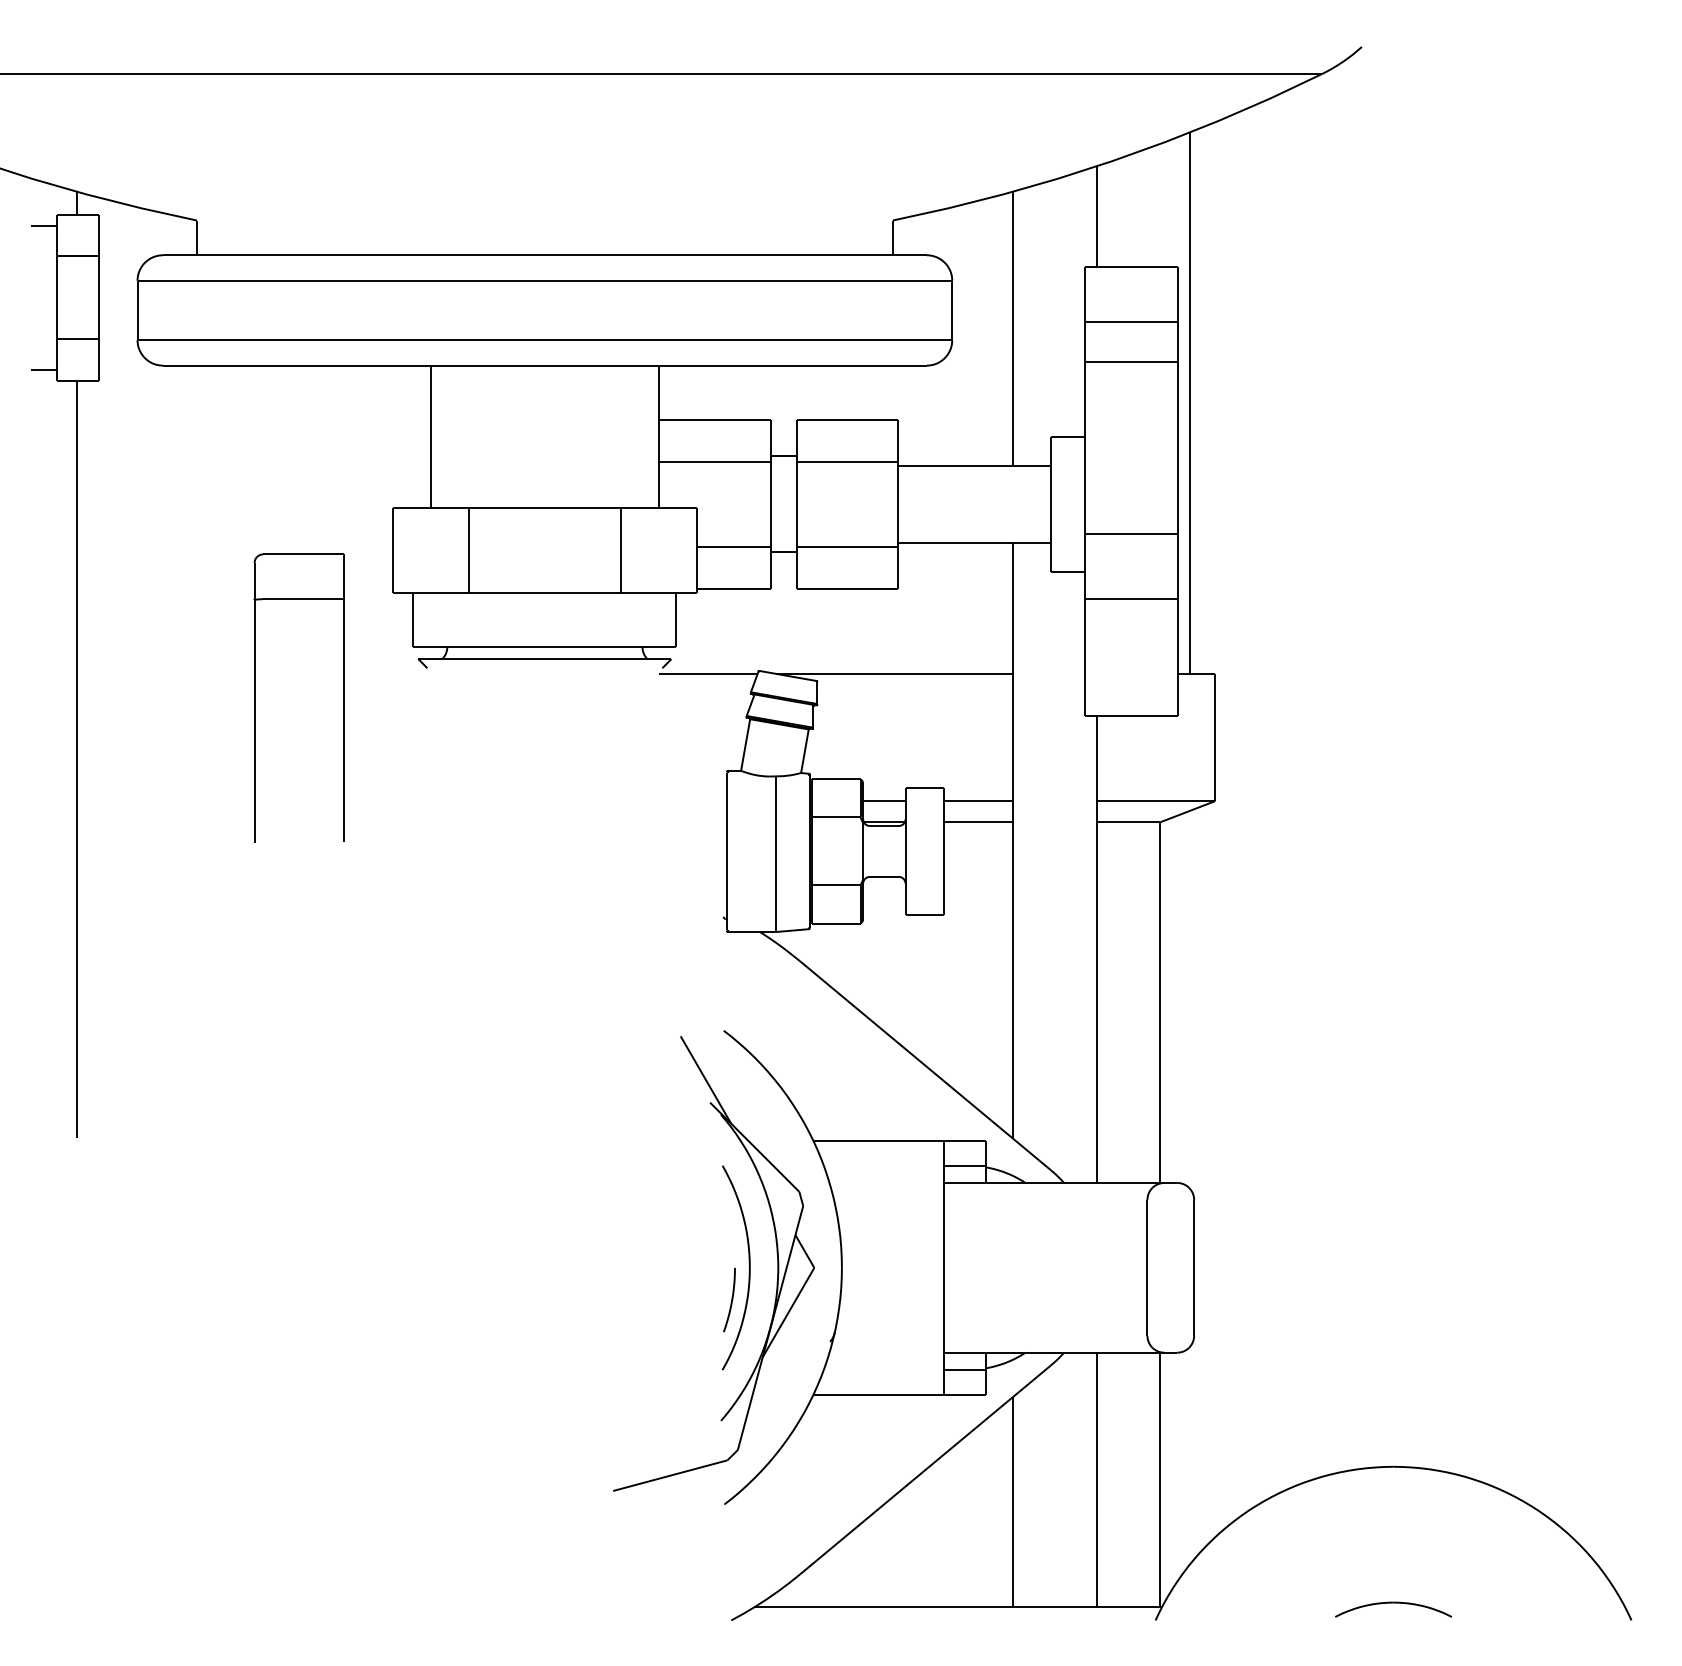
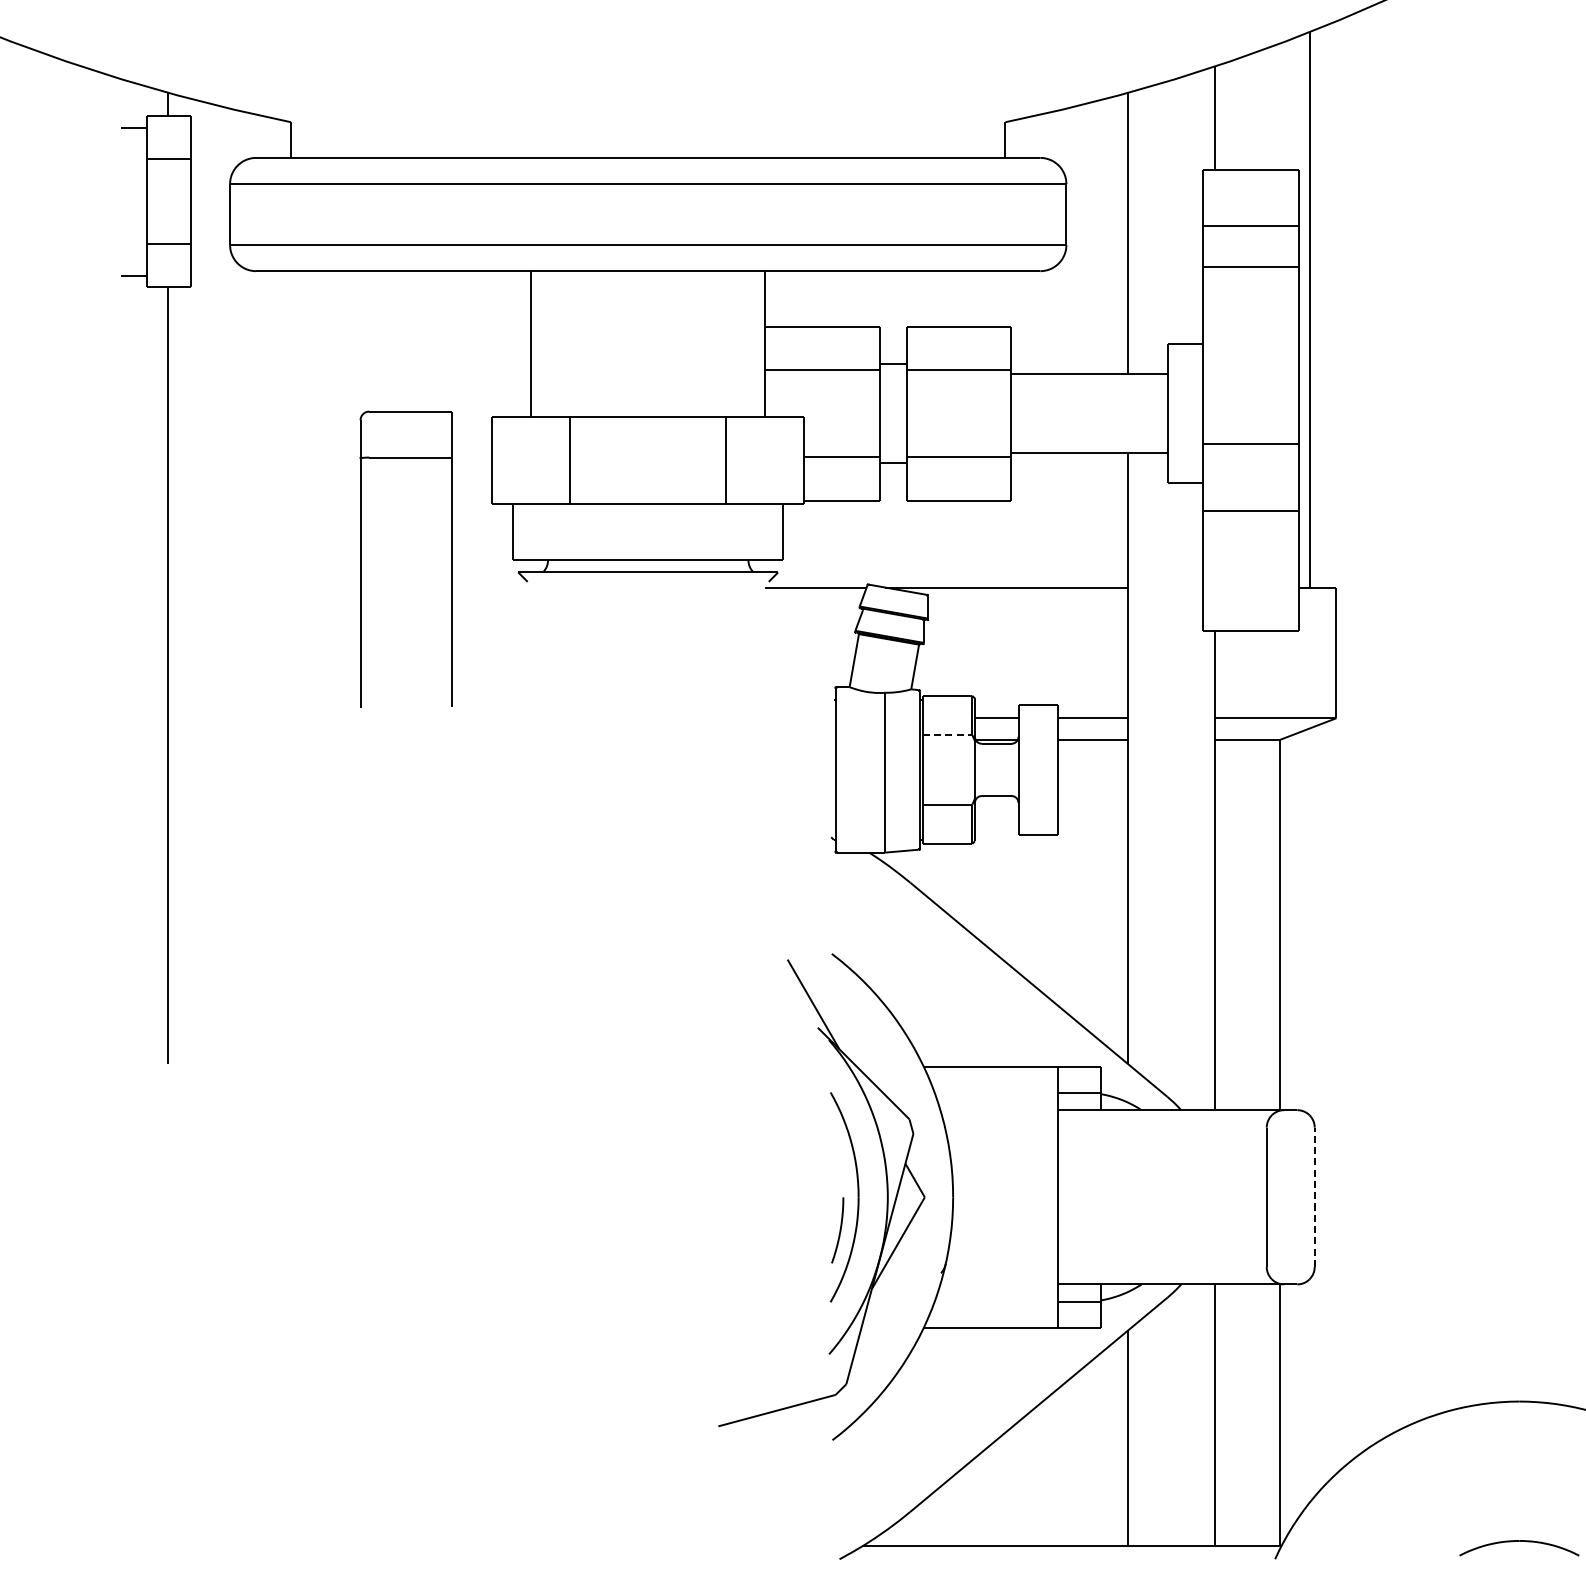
part: (255, 697) -> (361, 558), moved
line: (836, 817) -> (947, 735), solid -> dashed
line: (1194, 1267) -> (1315, 1196), solid -> dashed

